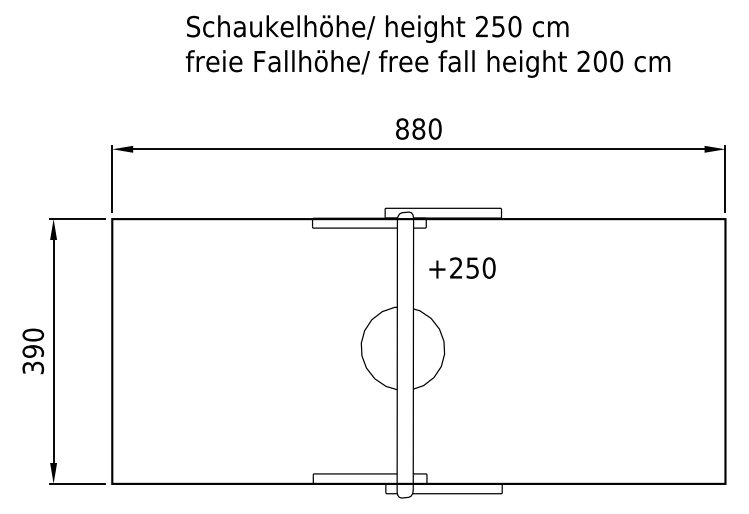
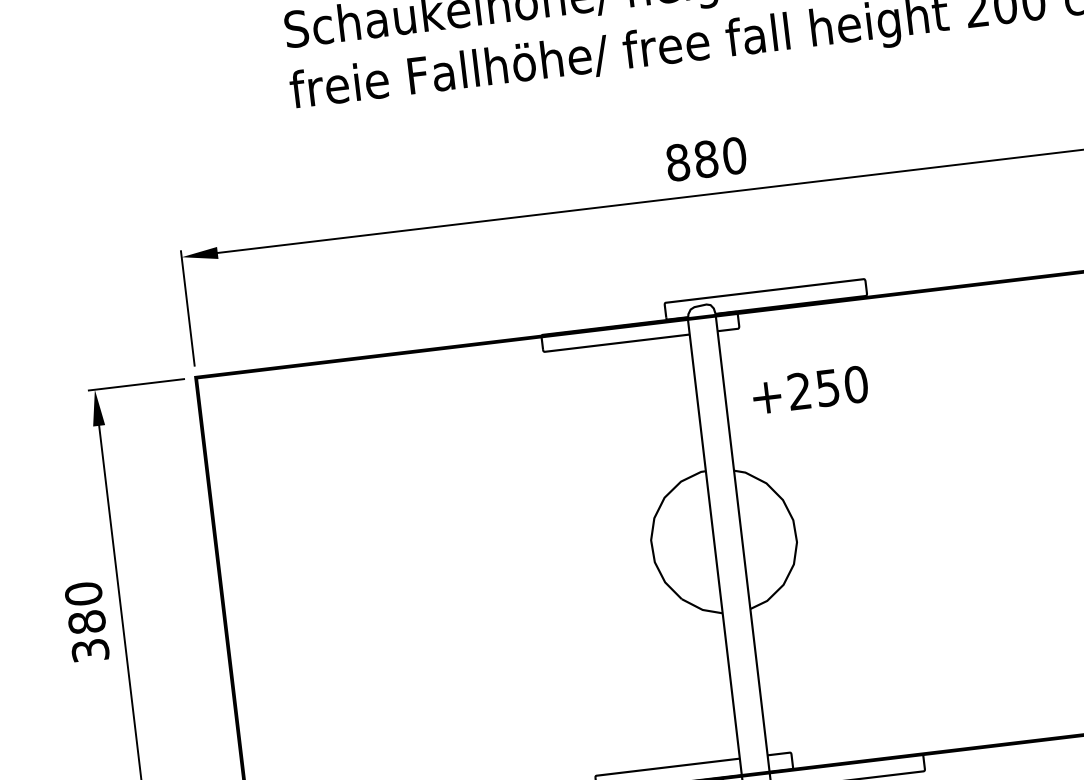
text: (33, 351) -> (87, 622), 390 -> 380

